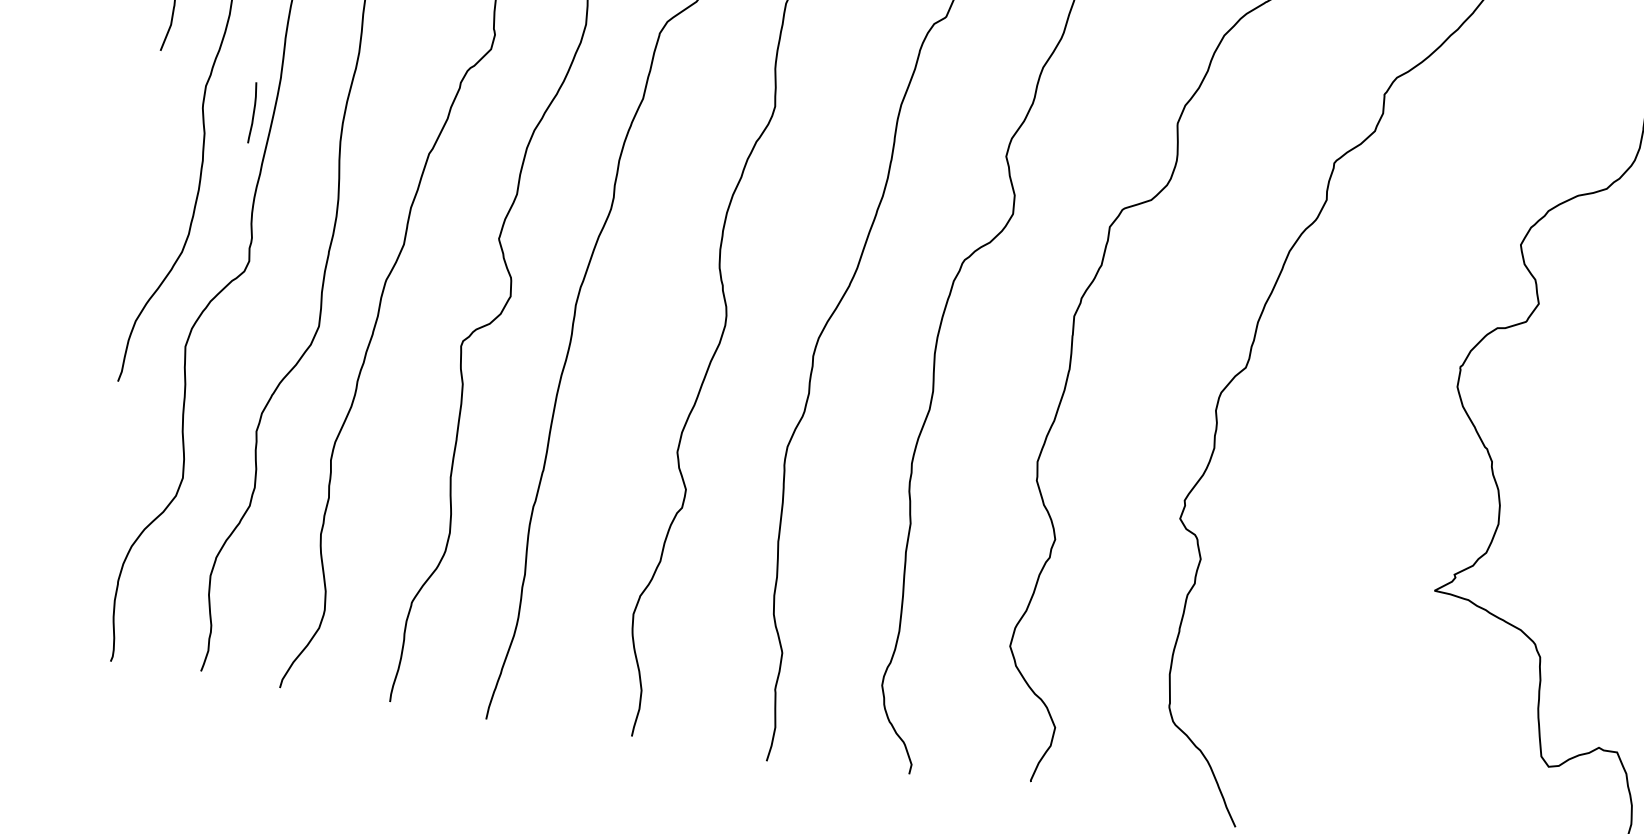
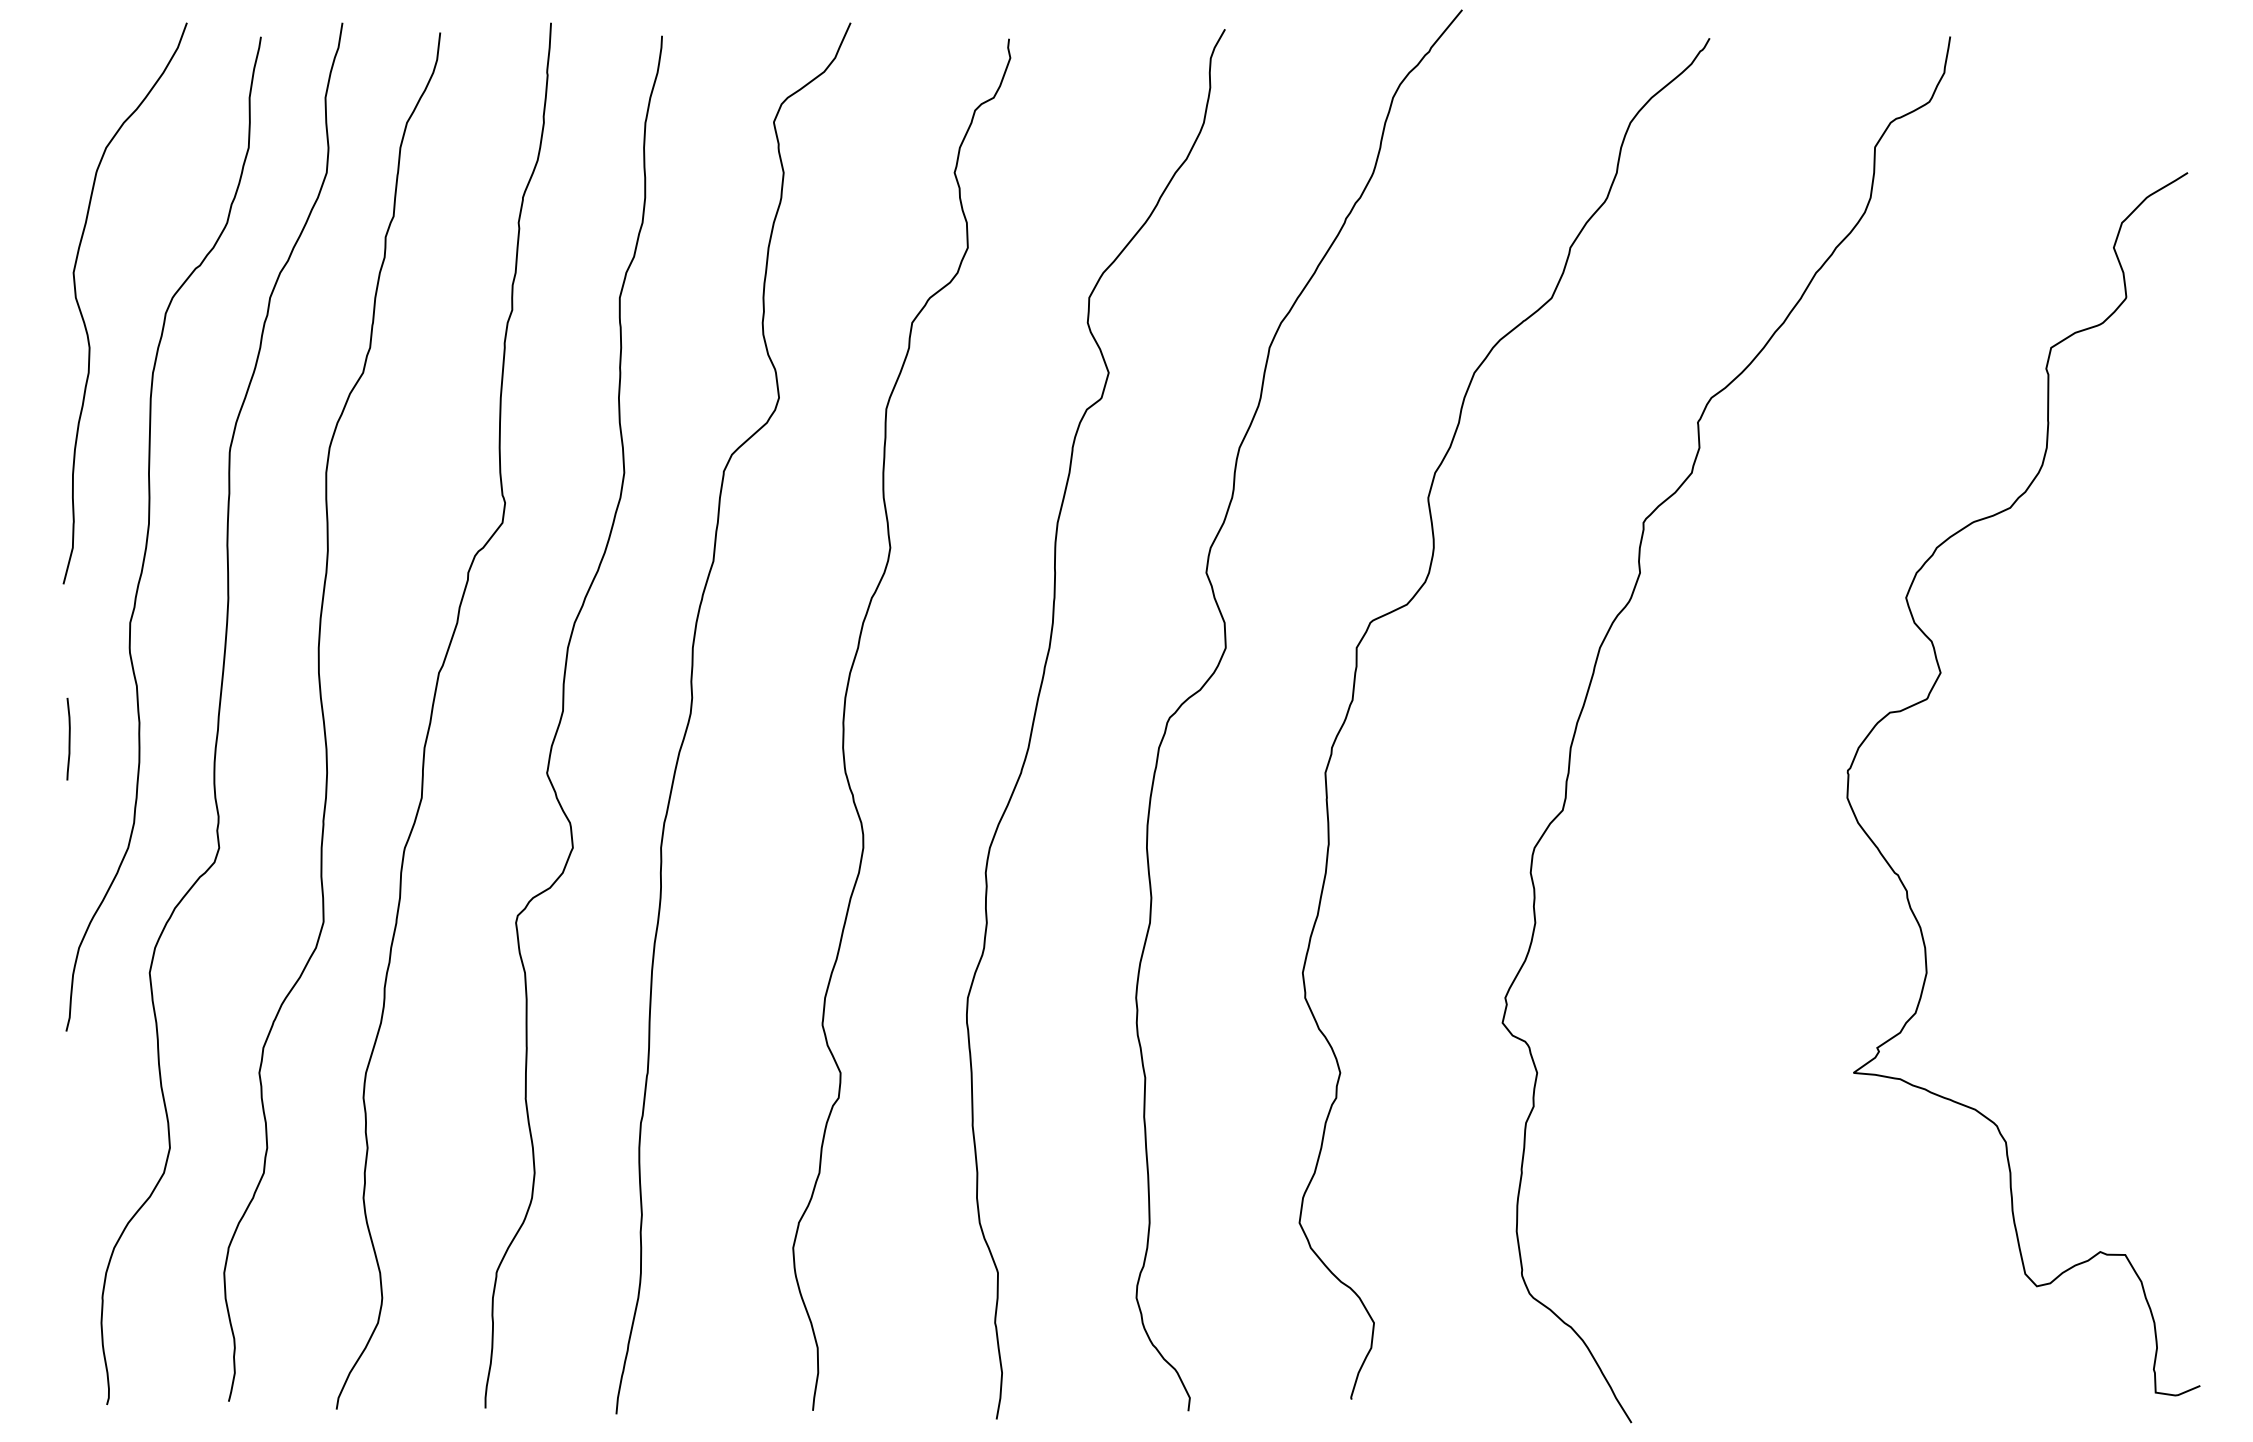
curve: (253, 112) -> (68, 738), moved

